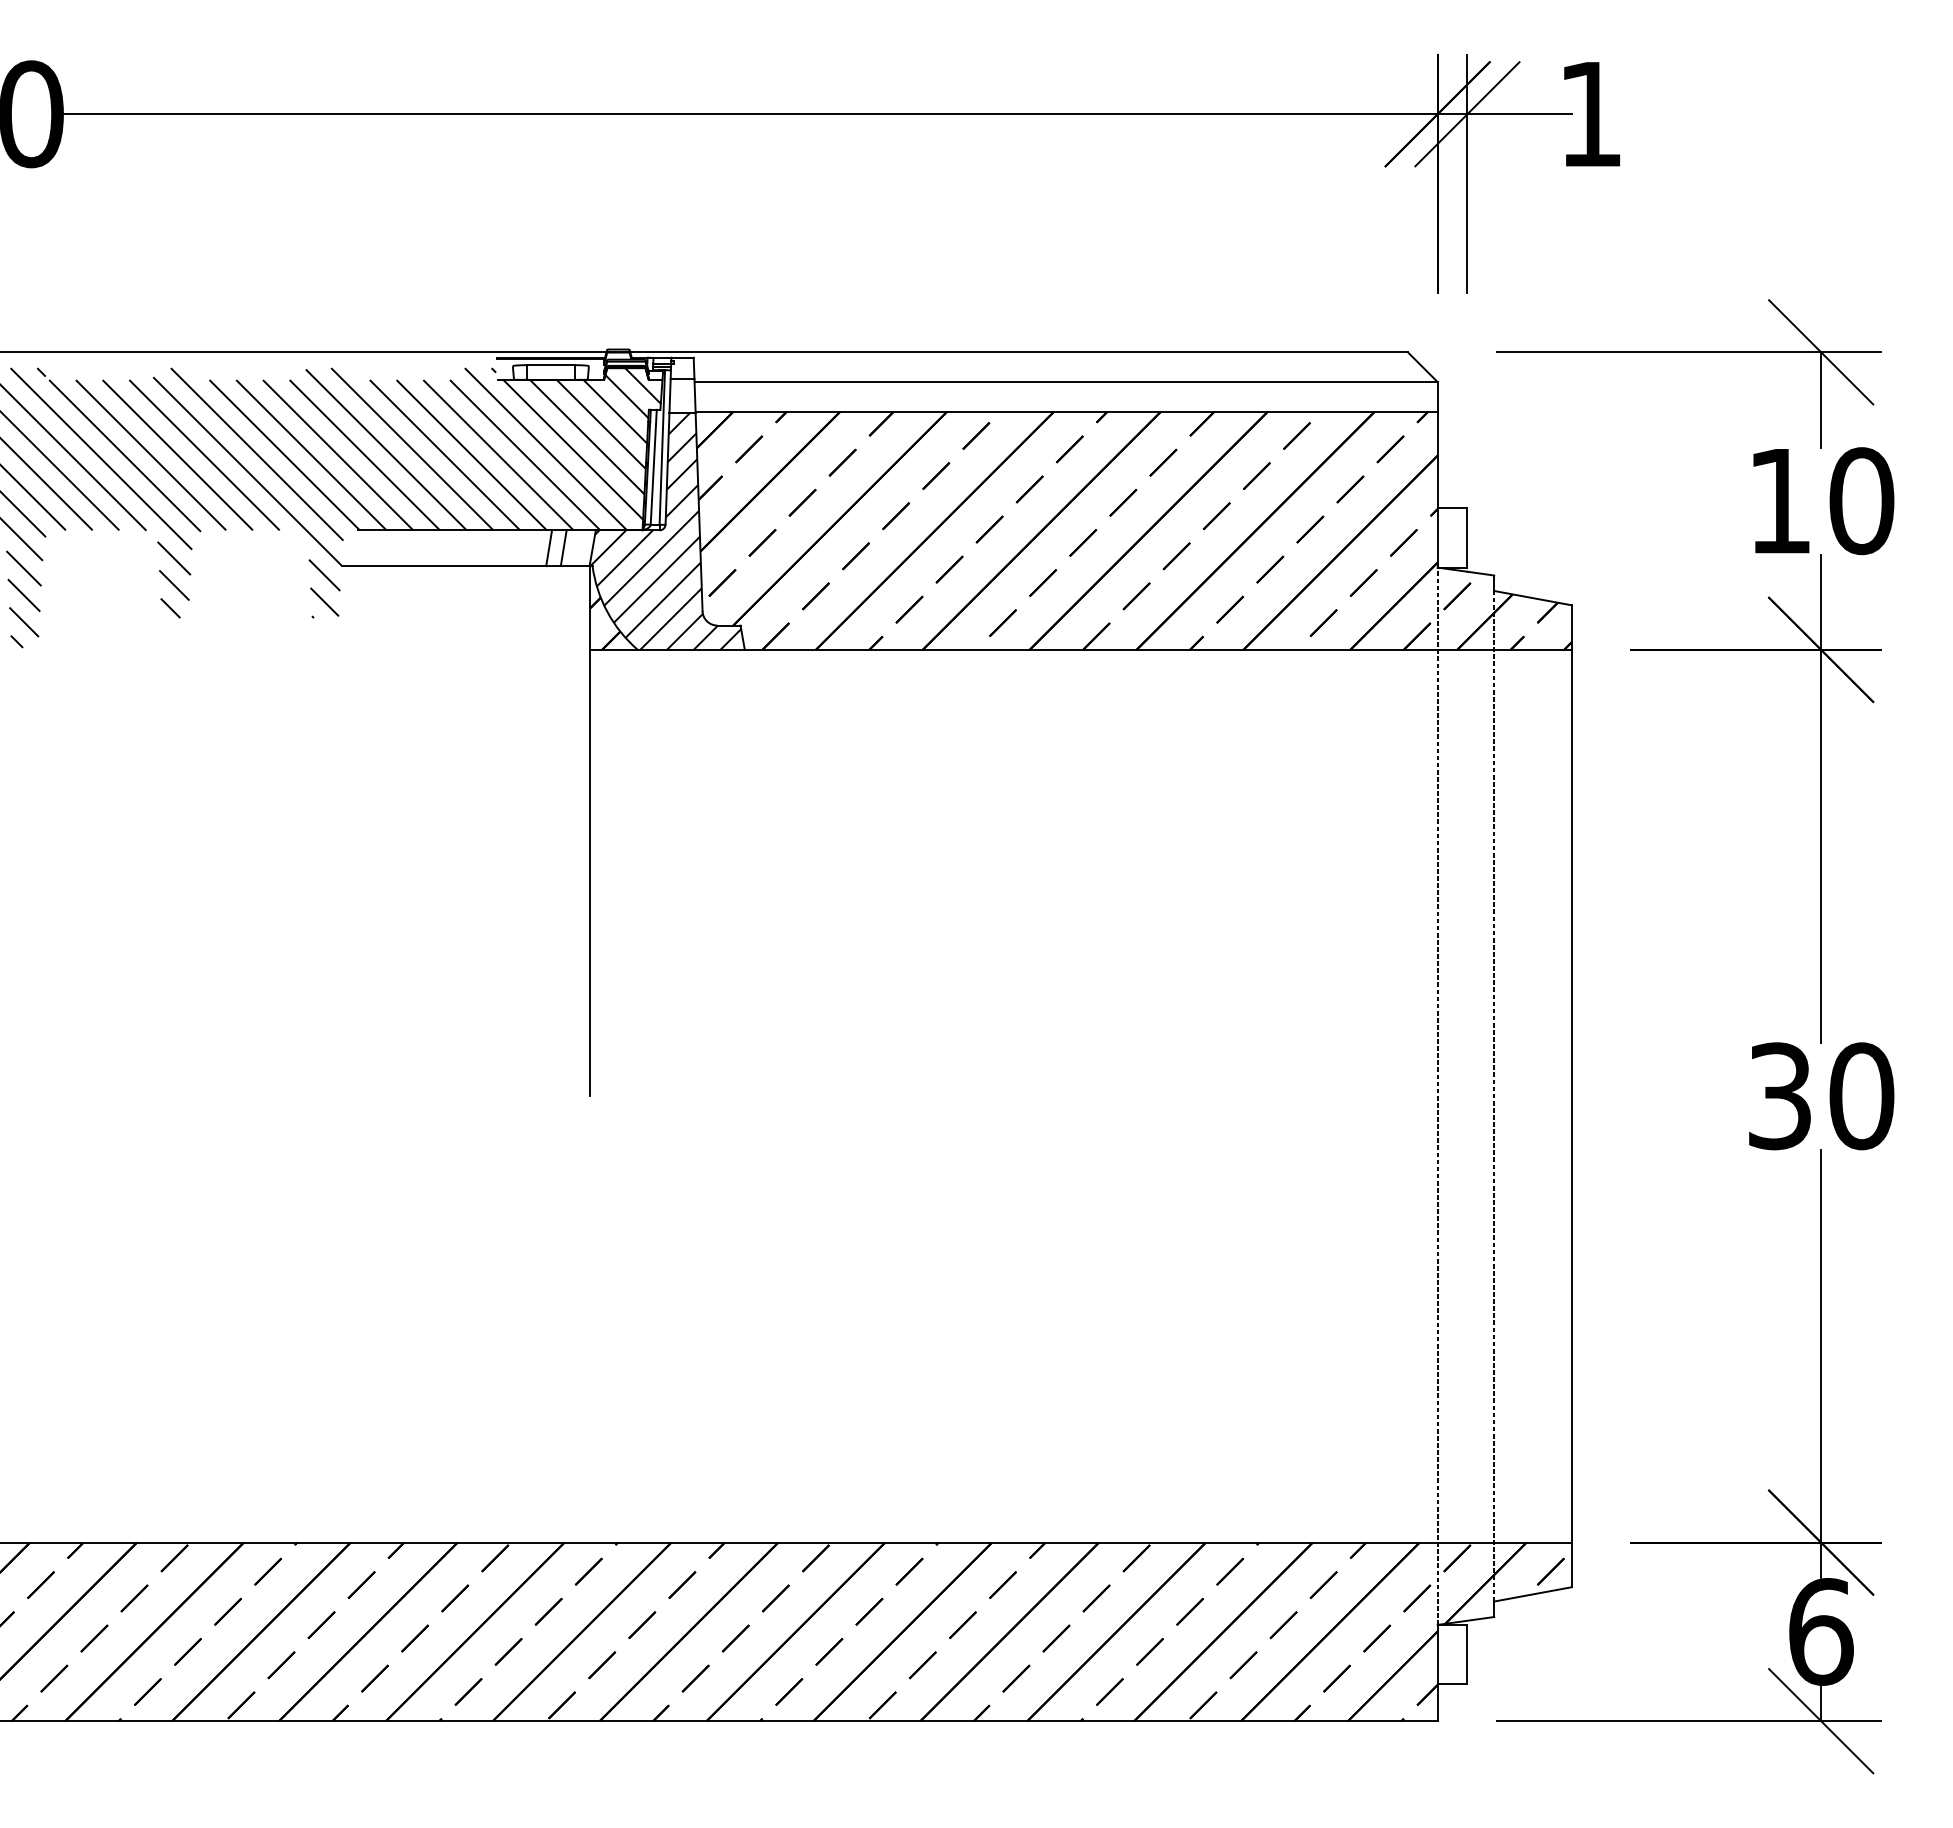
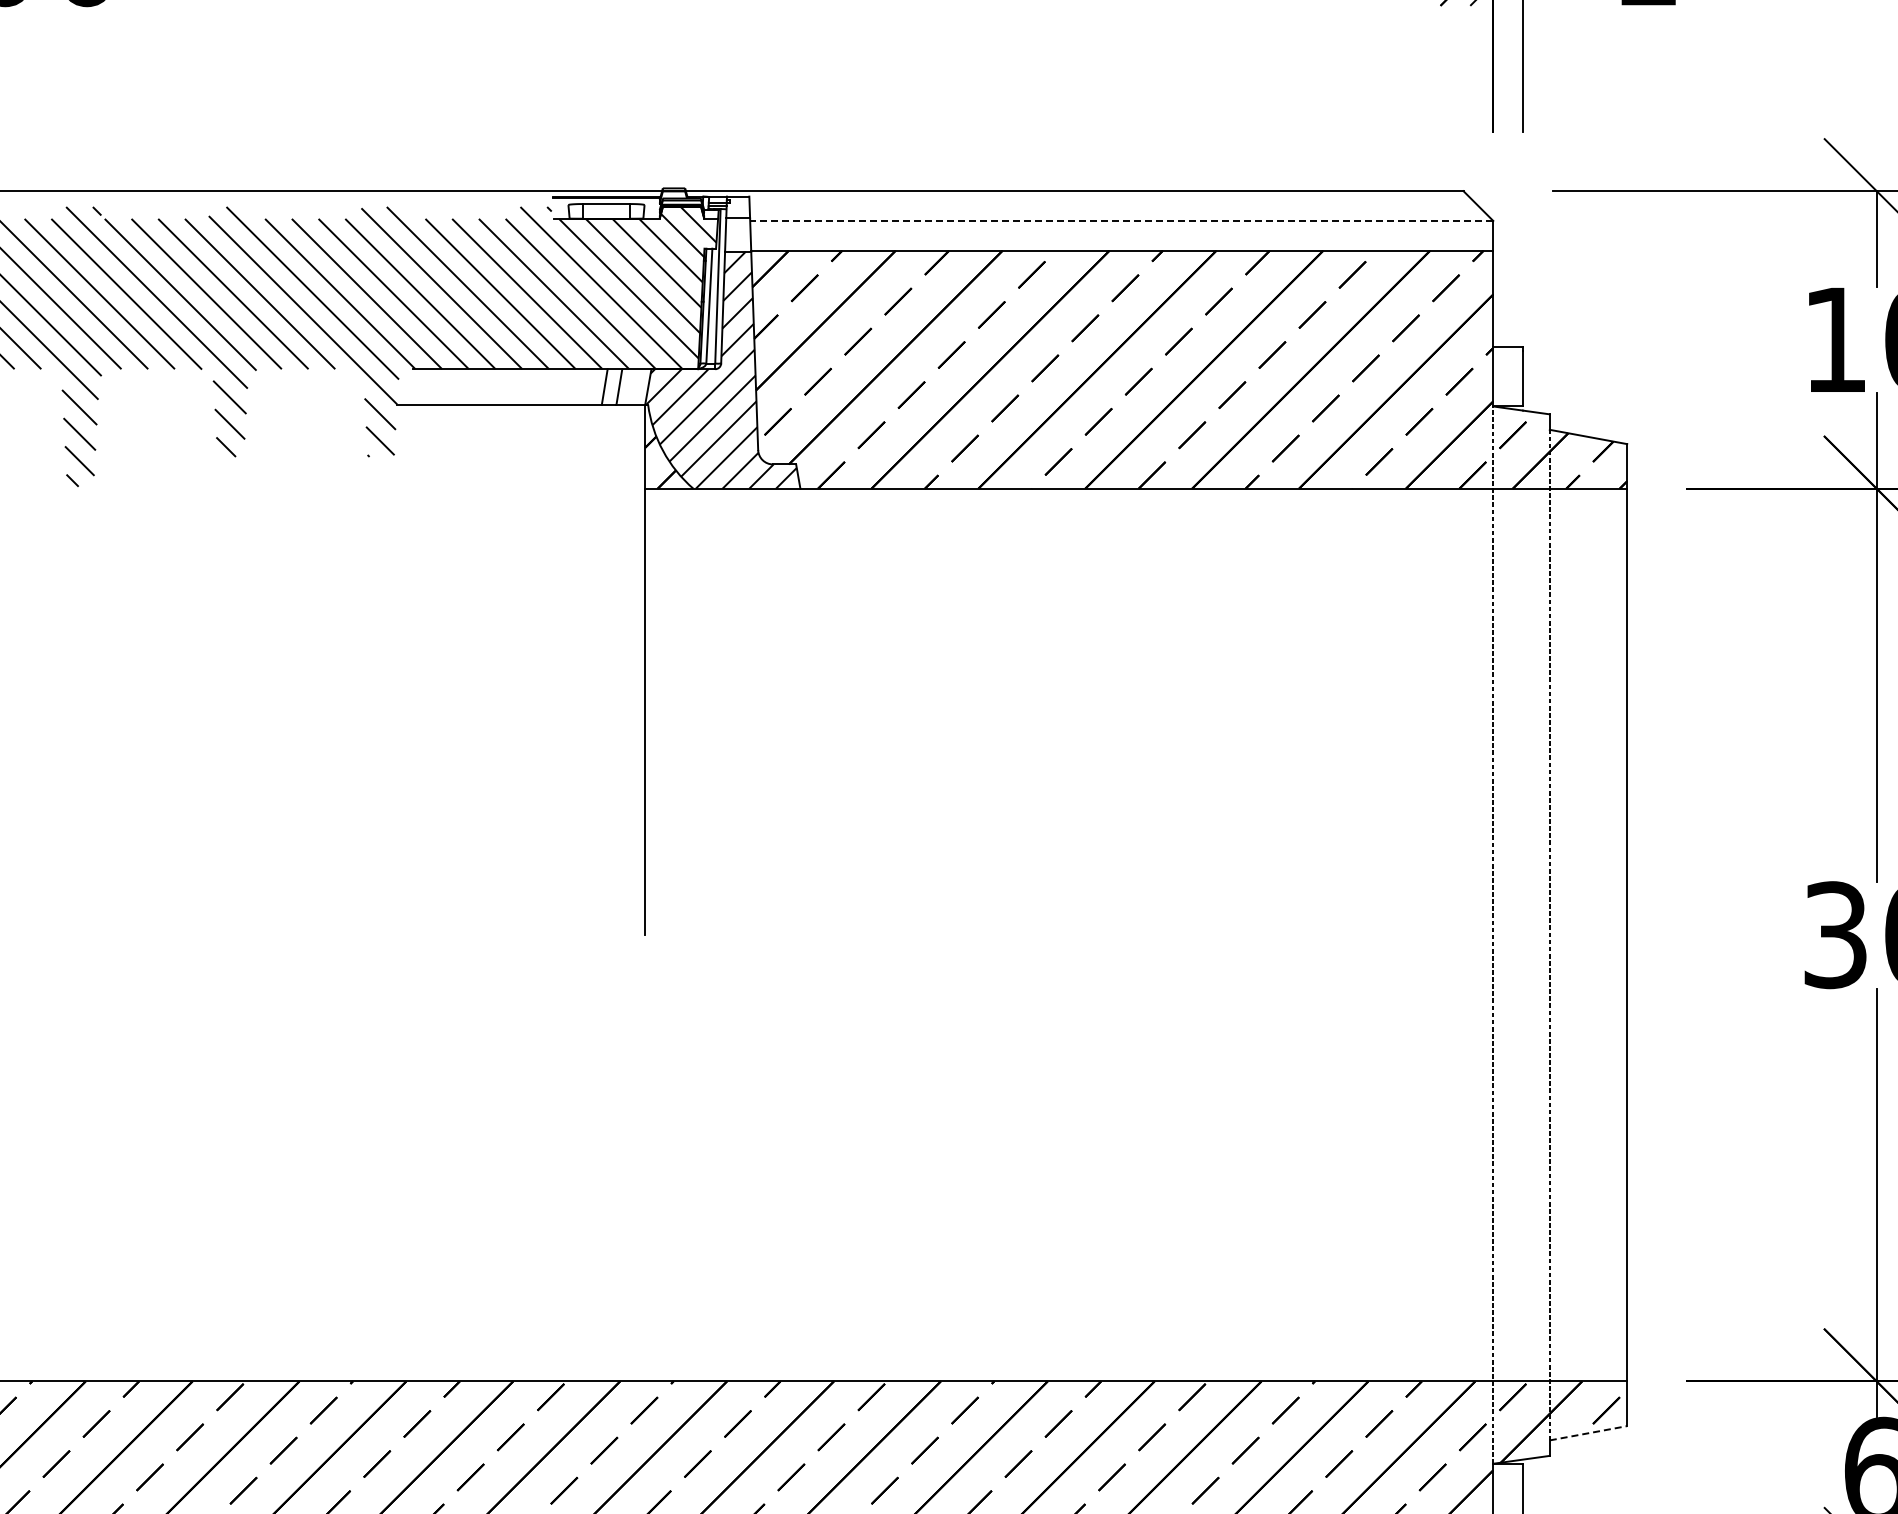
line: (1066, 382) -> (1122, 221), solid -> dashed
line: (1533, 1594) -> (1589, 1433), solid -> dashed

